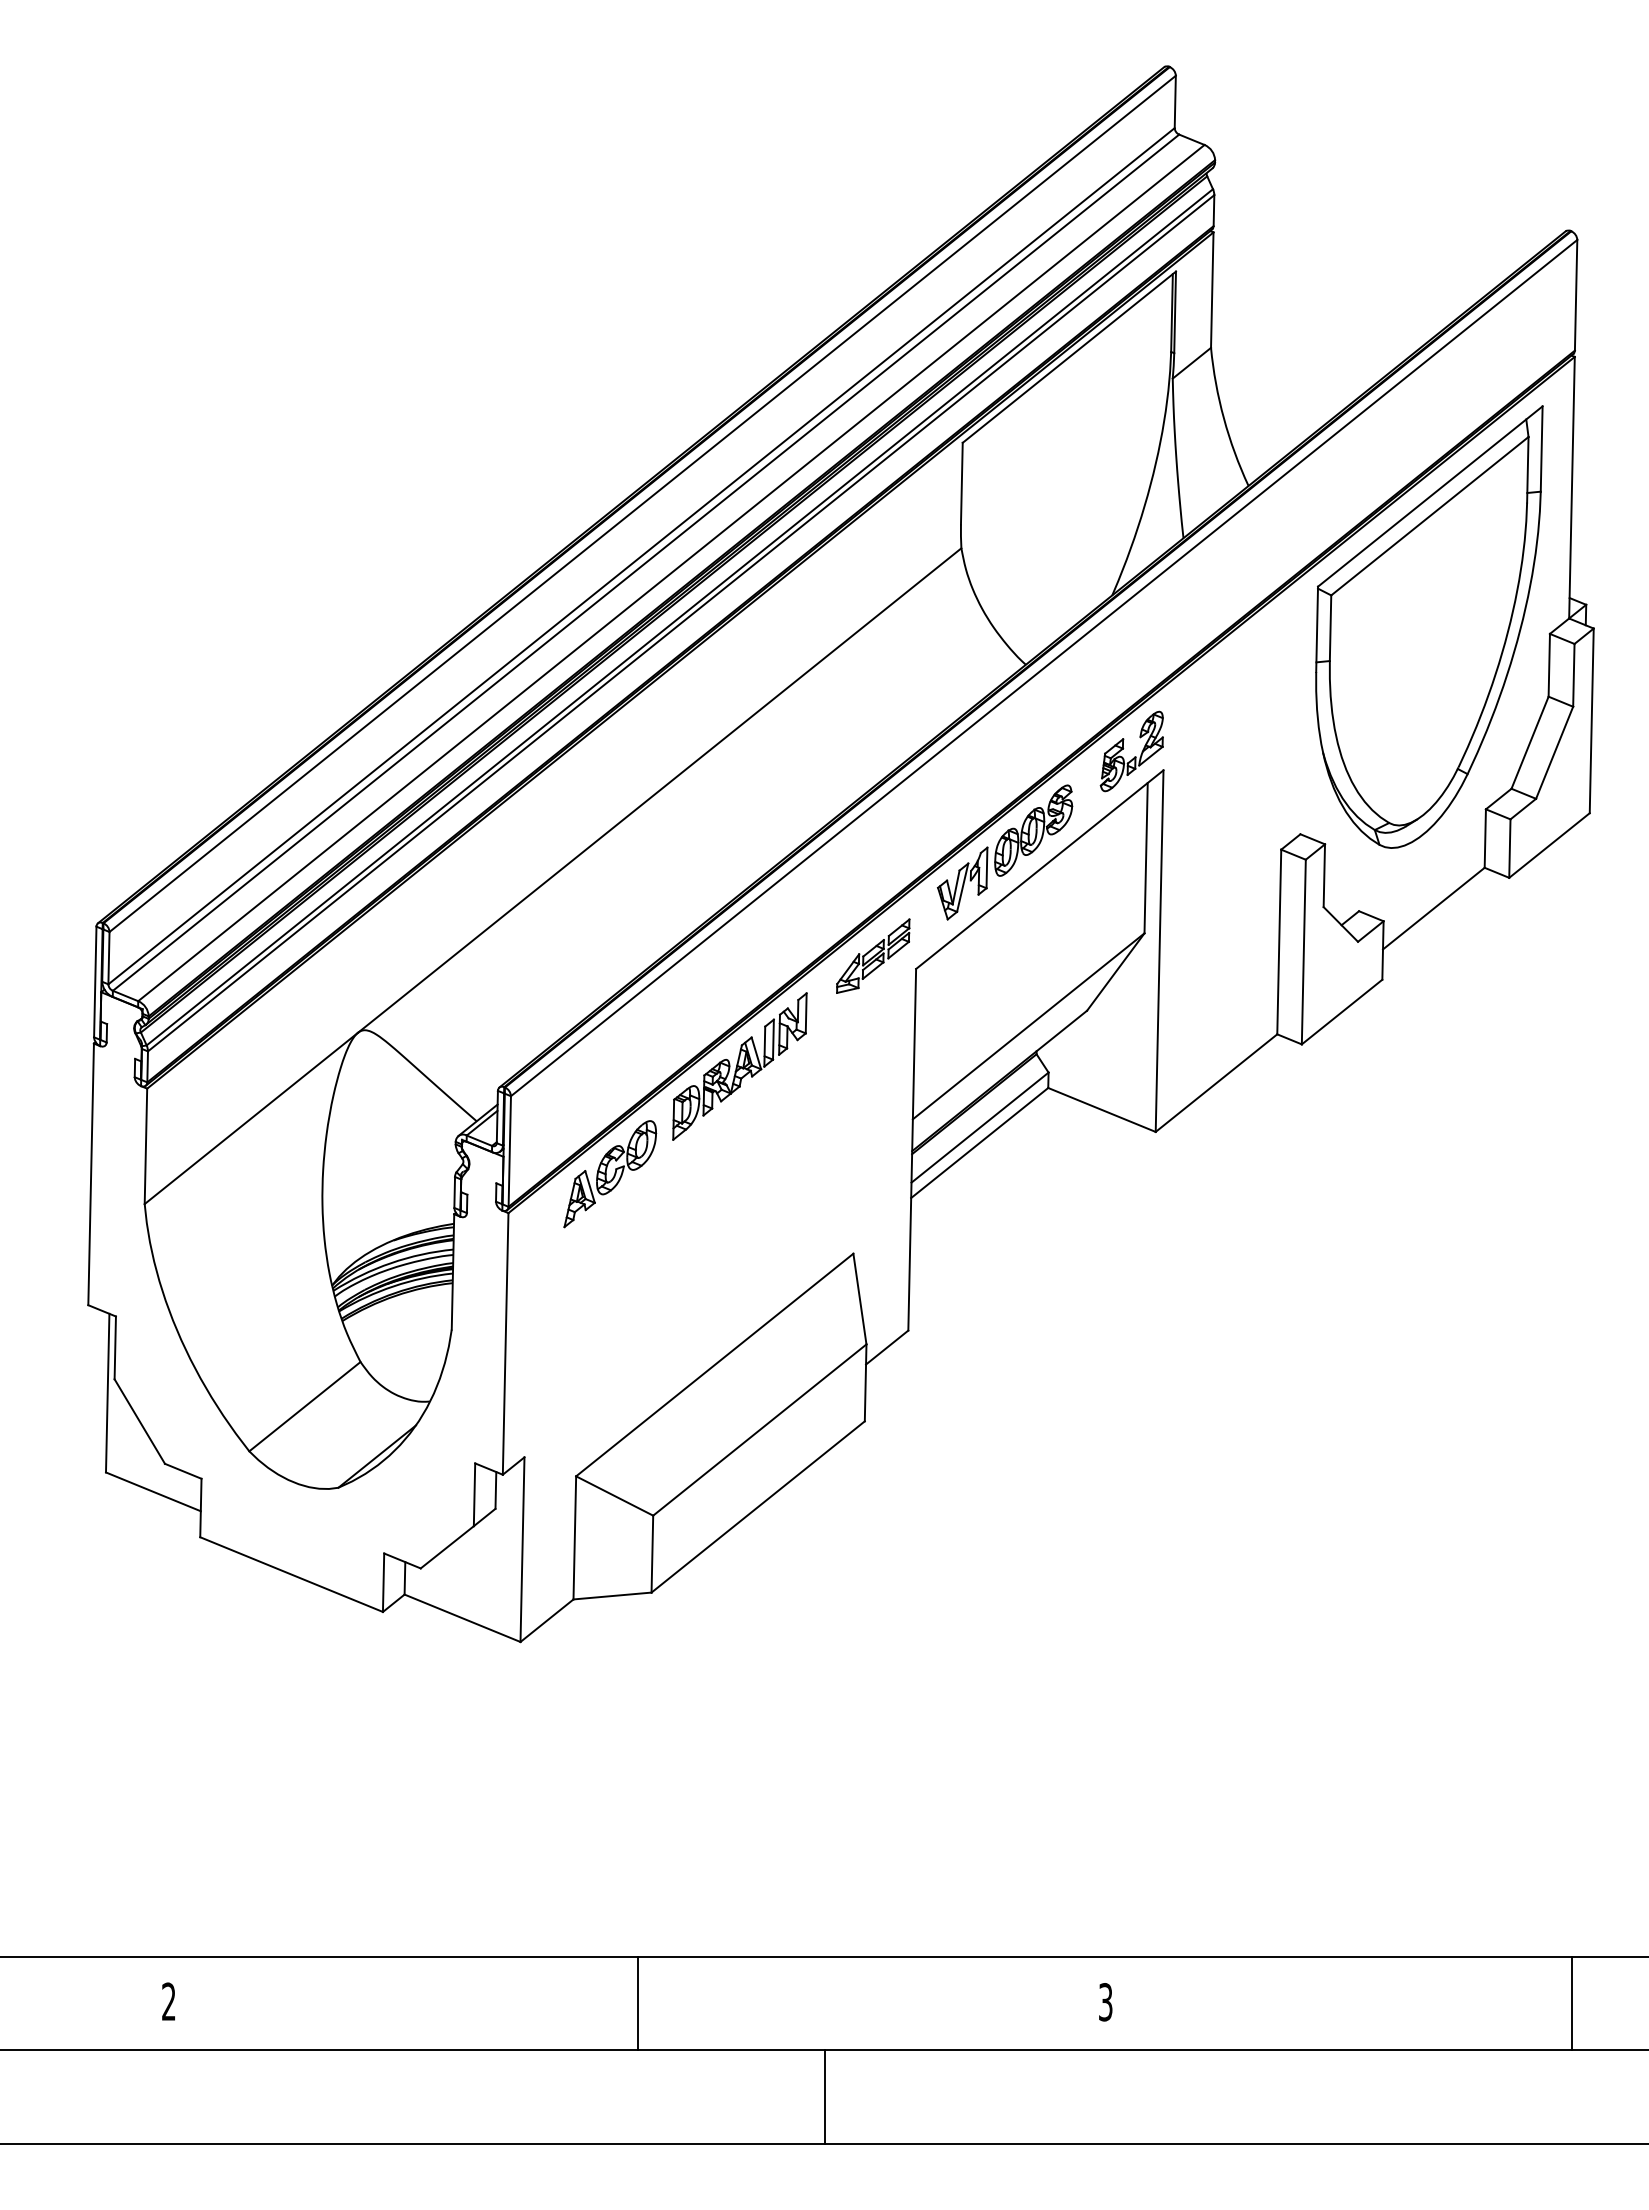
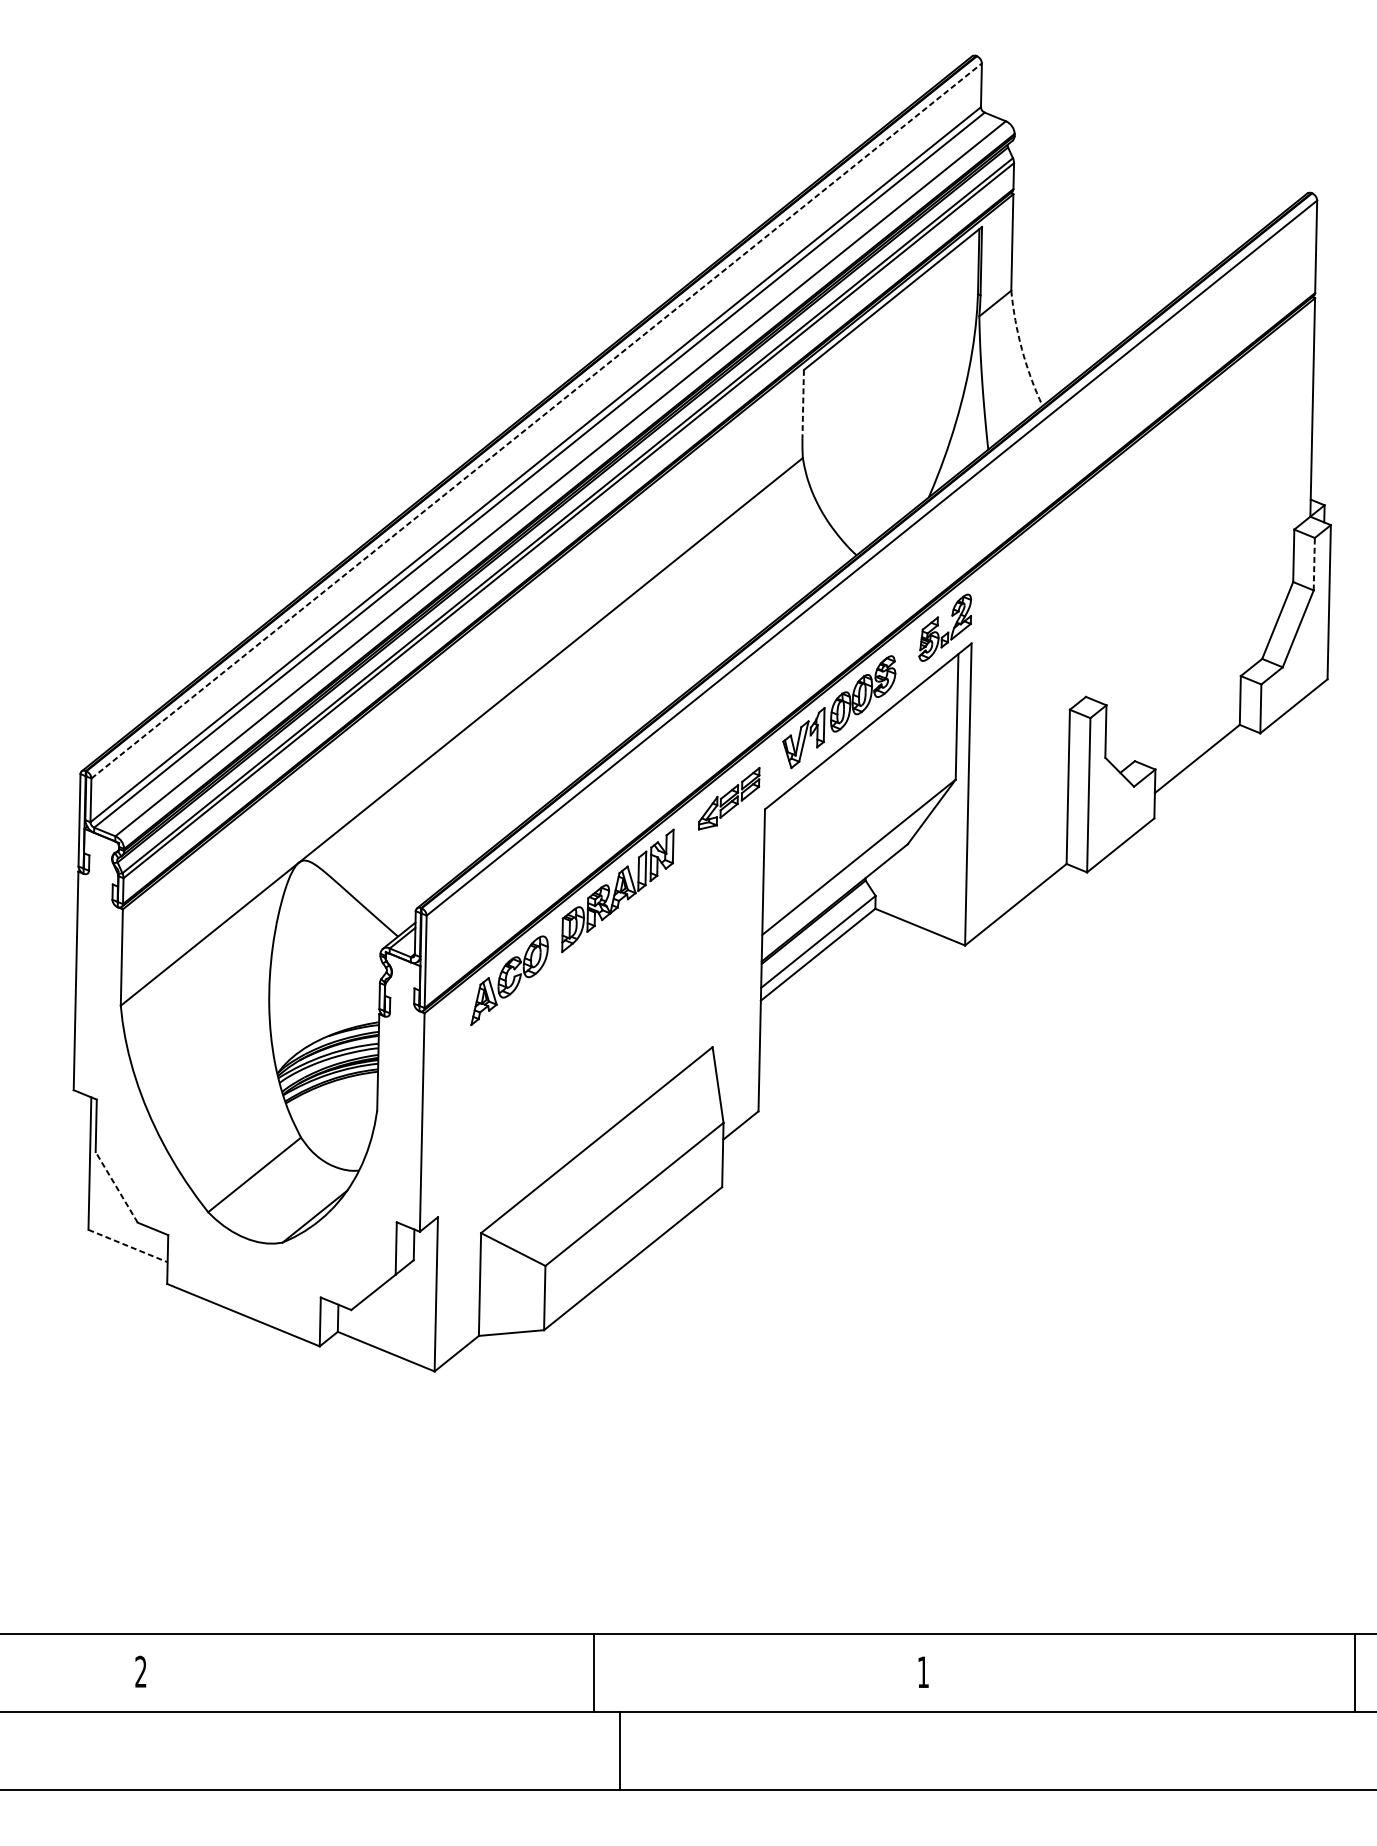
arc: (1223, 418) -> (1021, 349), solid -> dashed
line: (961, 483) -> (802, 403), solid -> dashed
line: (642, 503) -> (536, 420), solid -> dashed
part: (1429, 626) -> (1193, 523), removed
line: (1573, 674) -> (1313, 563), solid -> dashed
line: (139, 1421) -> (116, 1187), solid -> dashed
line: (153, 1492) -> (128, 1246), solid -> dashed
text: (1105, 2002) -> (923, 1672), 3 -> 1
line: (637, 2003) -> (594, 1673), moved
line: (1572, 2003) -> (1354, 1673), moved
line: (824, 2096) -> (620, 1751), moved

